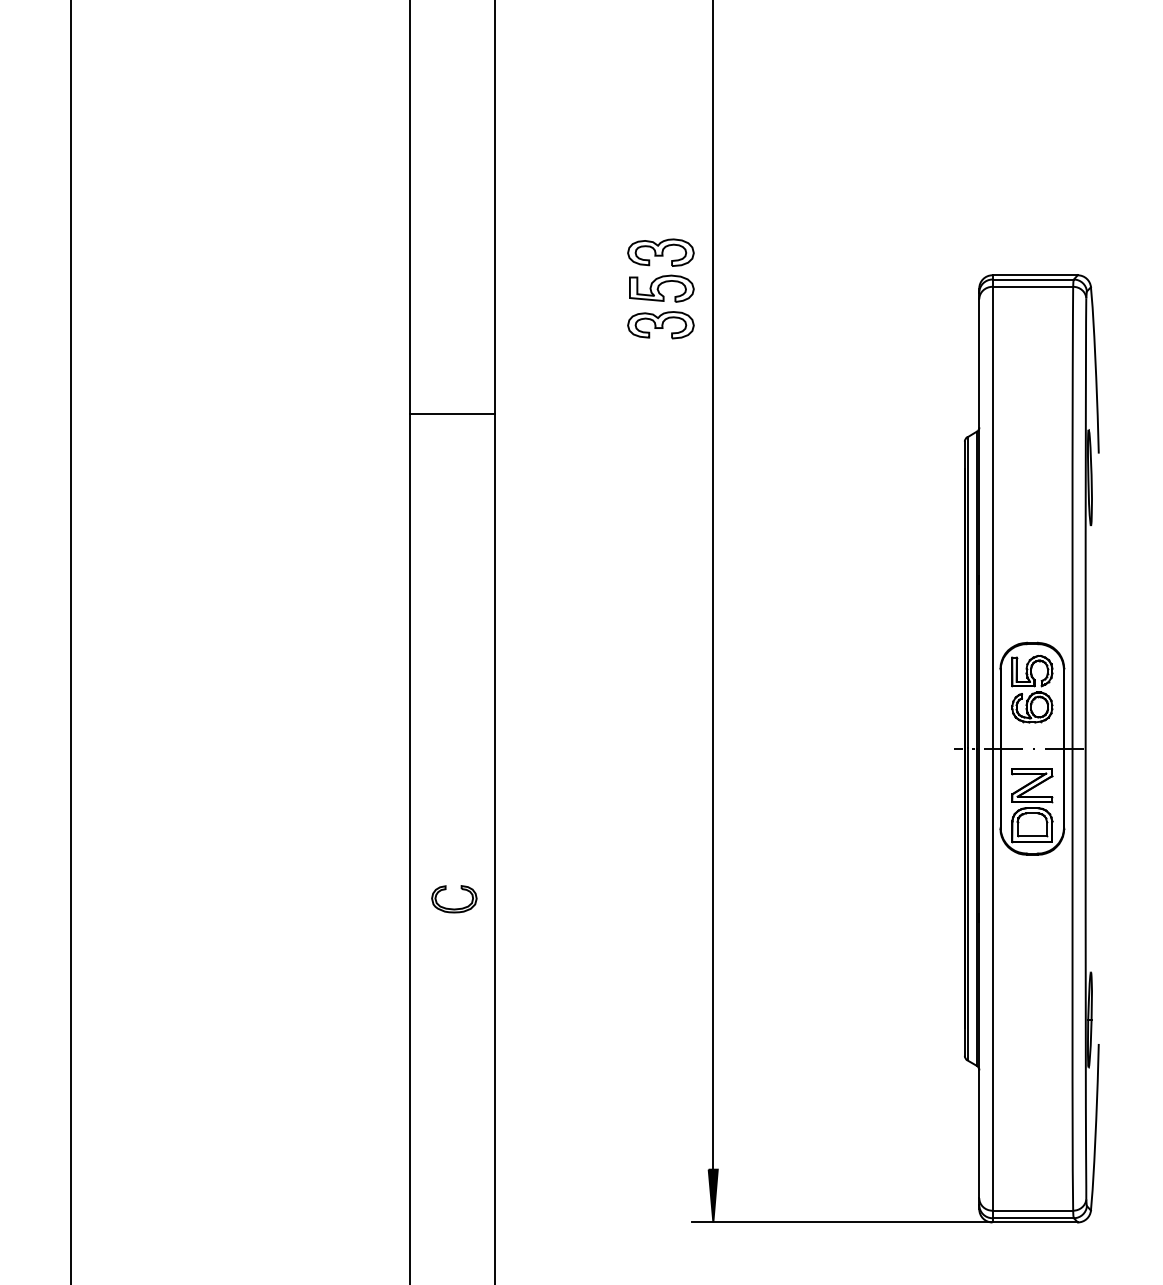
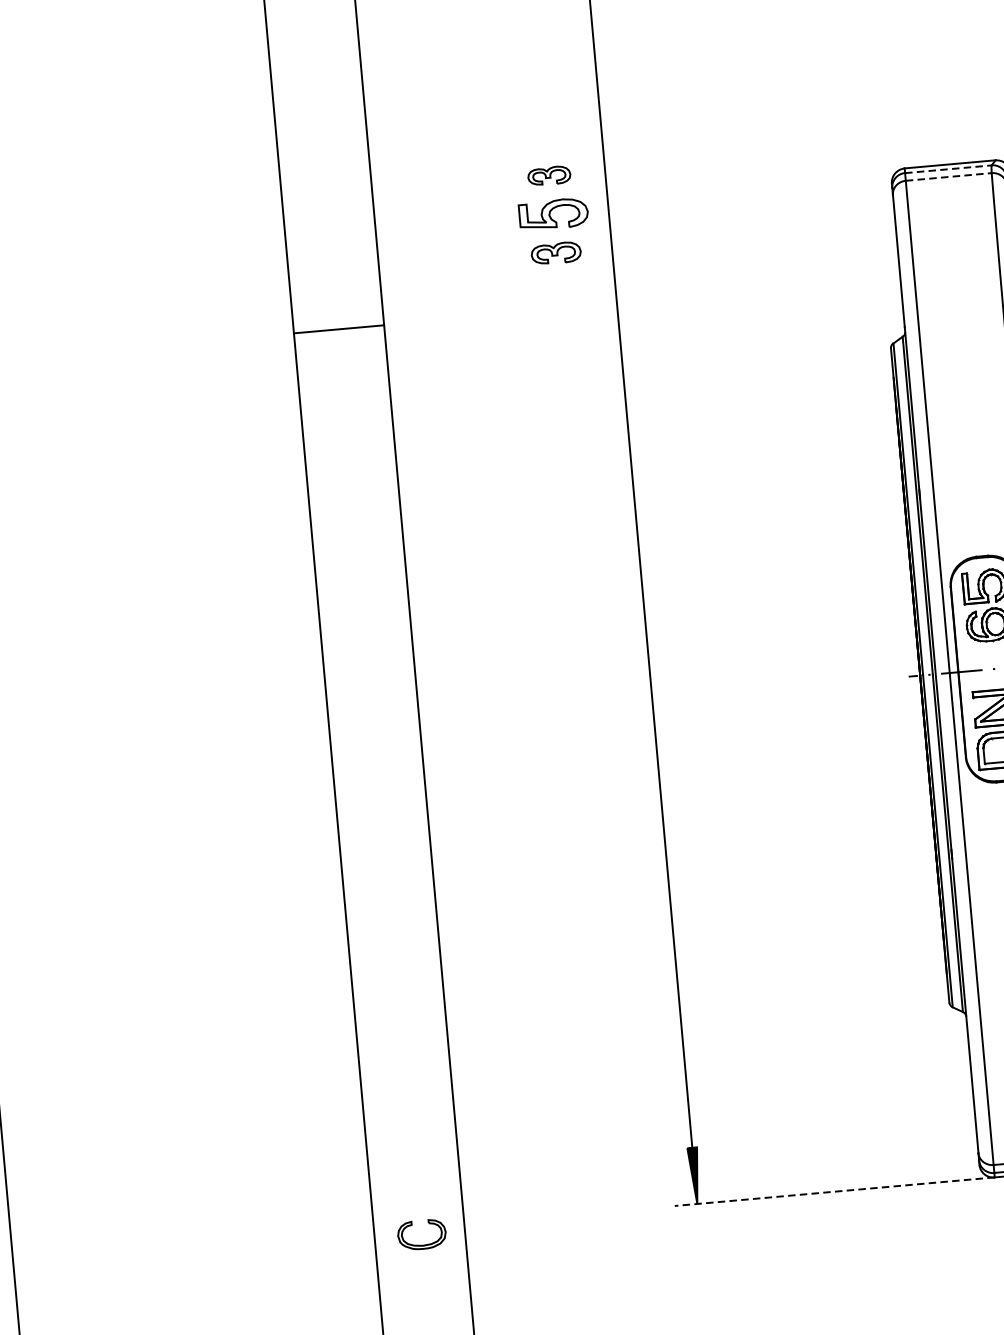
part: (660, 252) -> (548, 175), size x0.6
line: (1033, 279) -> (948, 169), solid -> dashed
line: (1033, 286) -> (949, 176), solid -> dashed
part: (660, 325) -> (555, 253), size x0.7
line: (452, 414) -> (339, 329), moved
part: (454, 908) -> (423, 1244), moved
line: (841, 1222) -> (833, 1191), solid -> dashed

